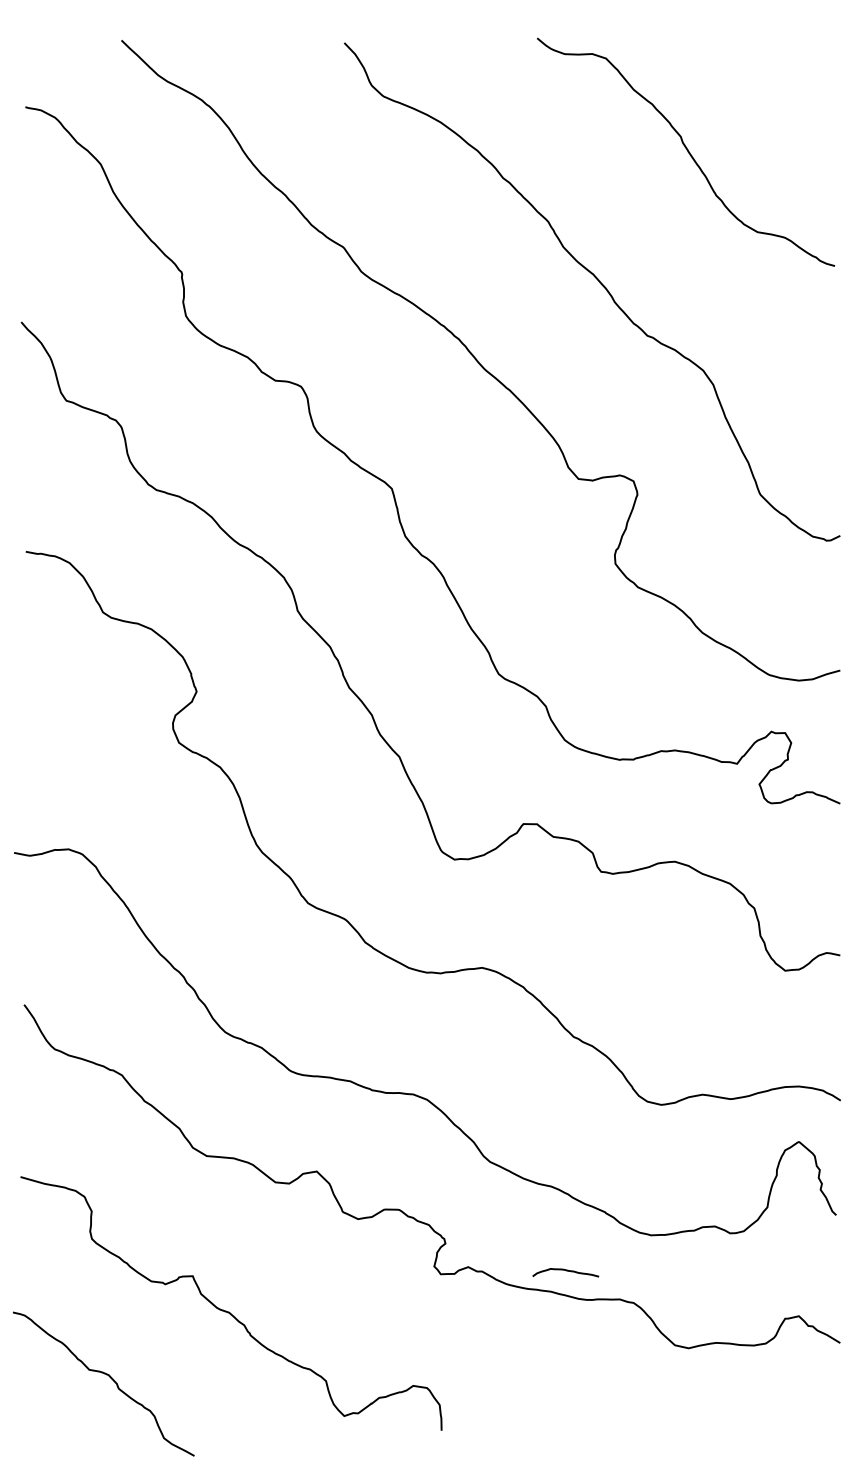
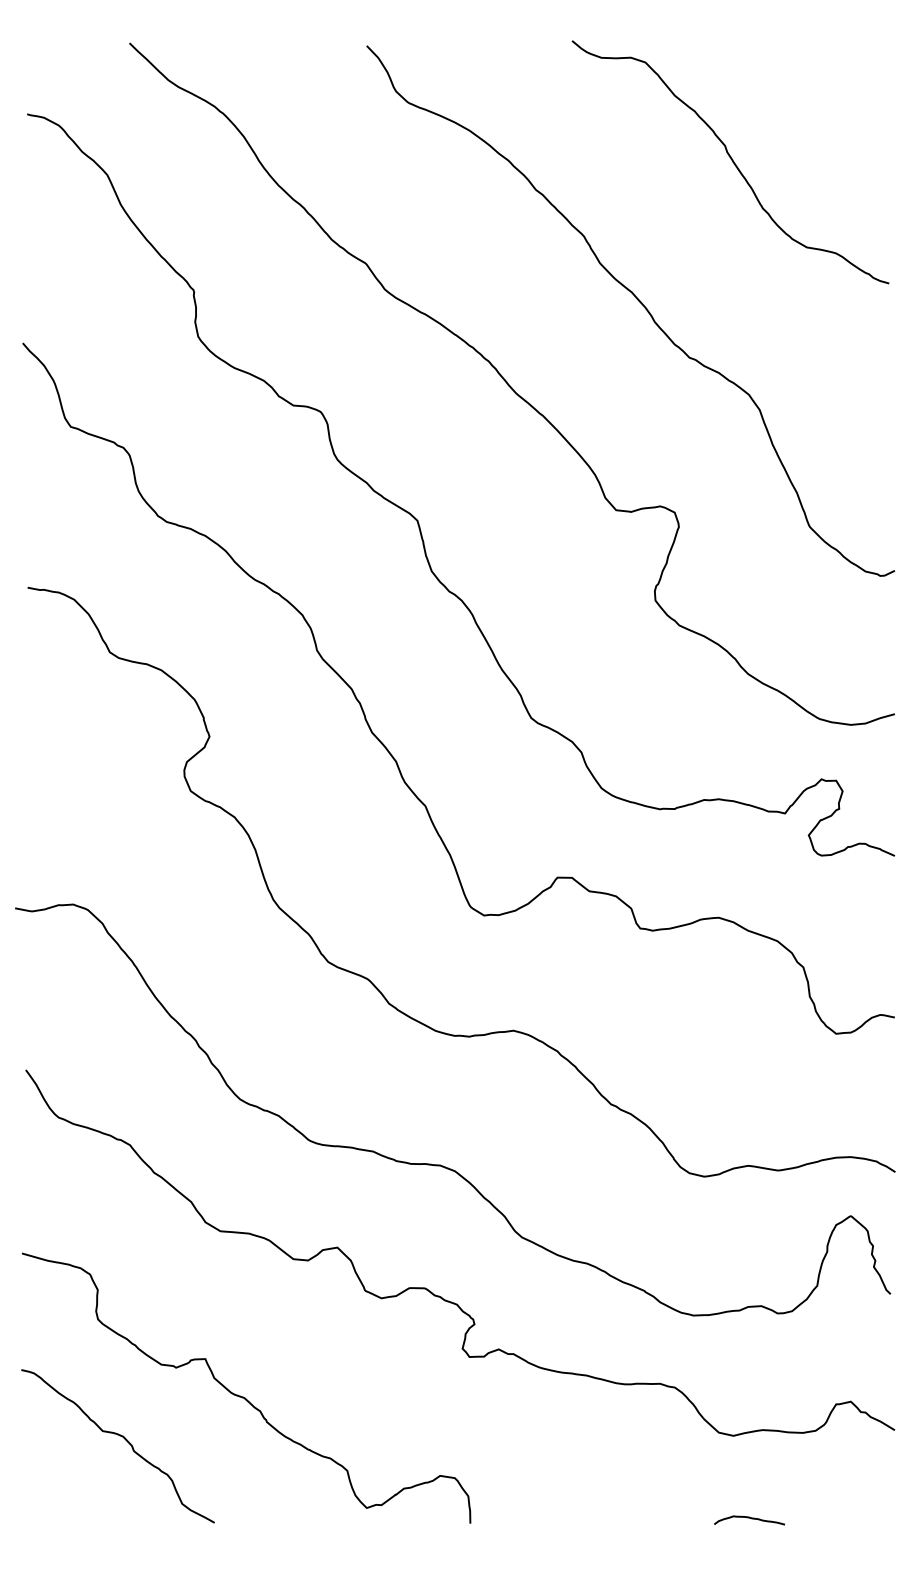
curve: (566, 1271) -> (750, 1519), moved
curve: (109, 1377) -> (124, 1439), moved

